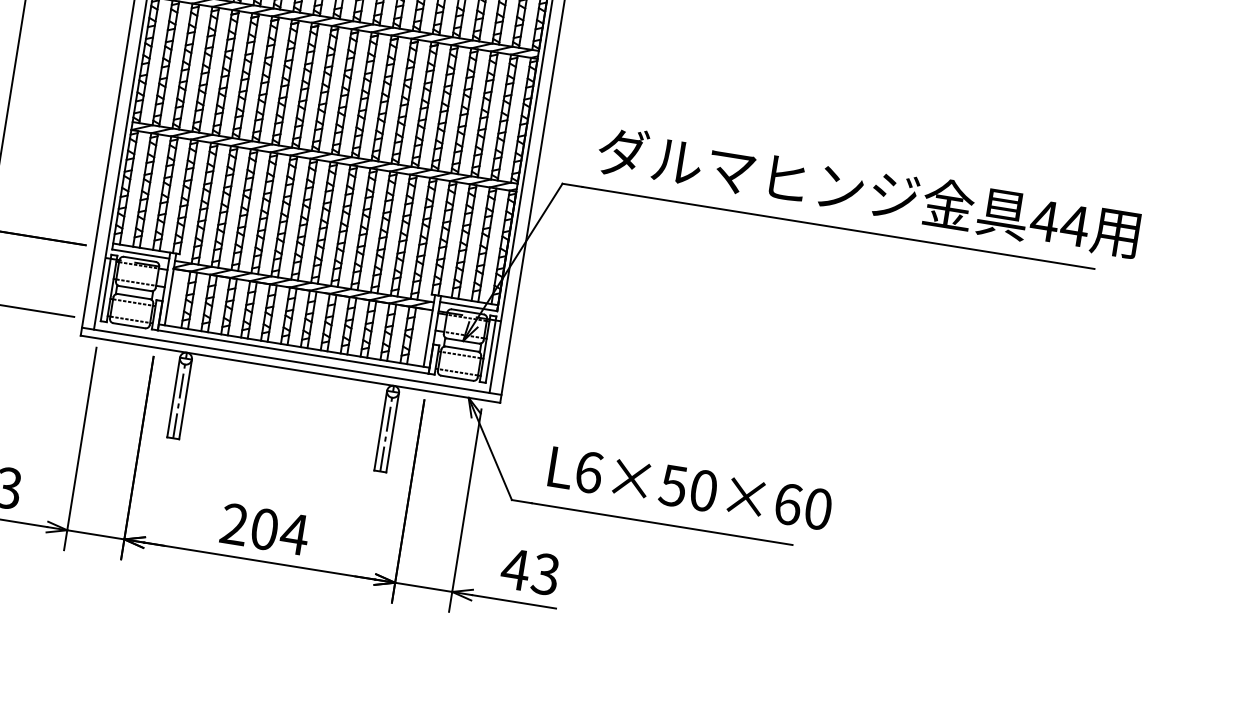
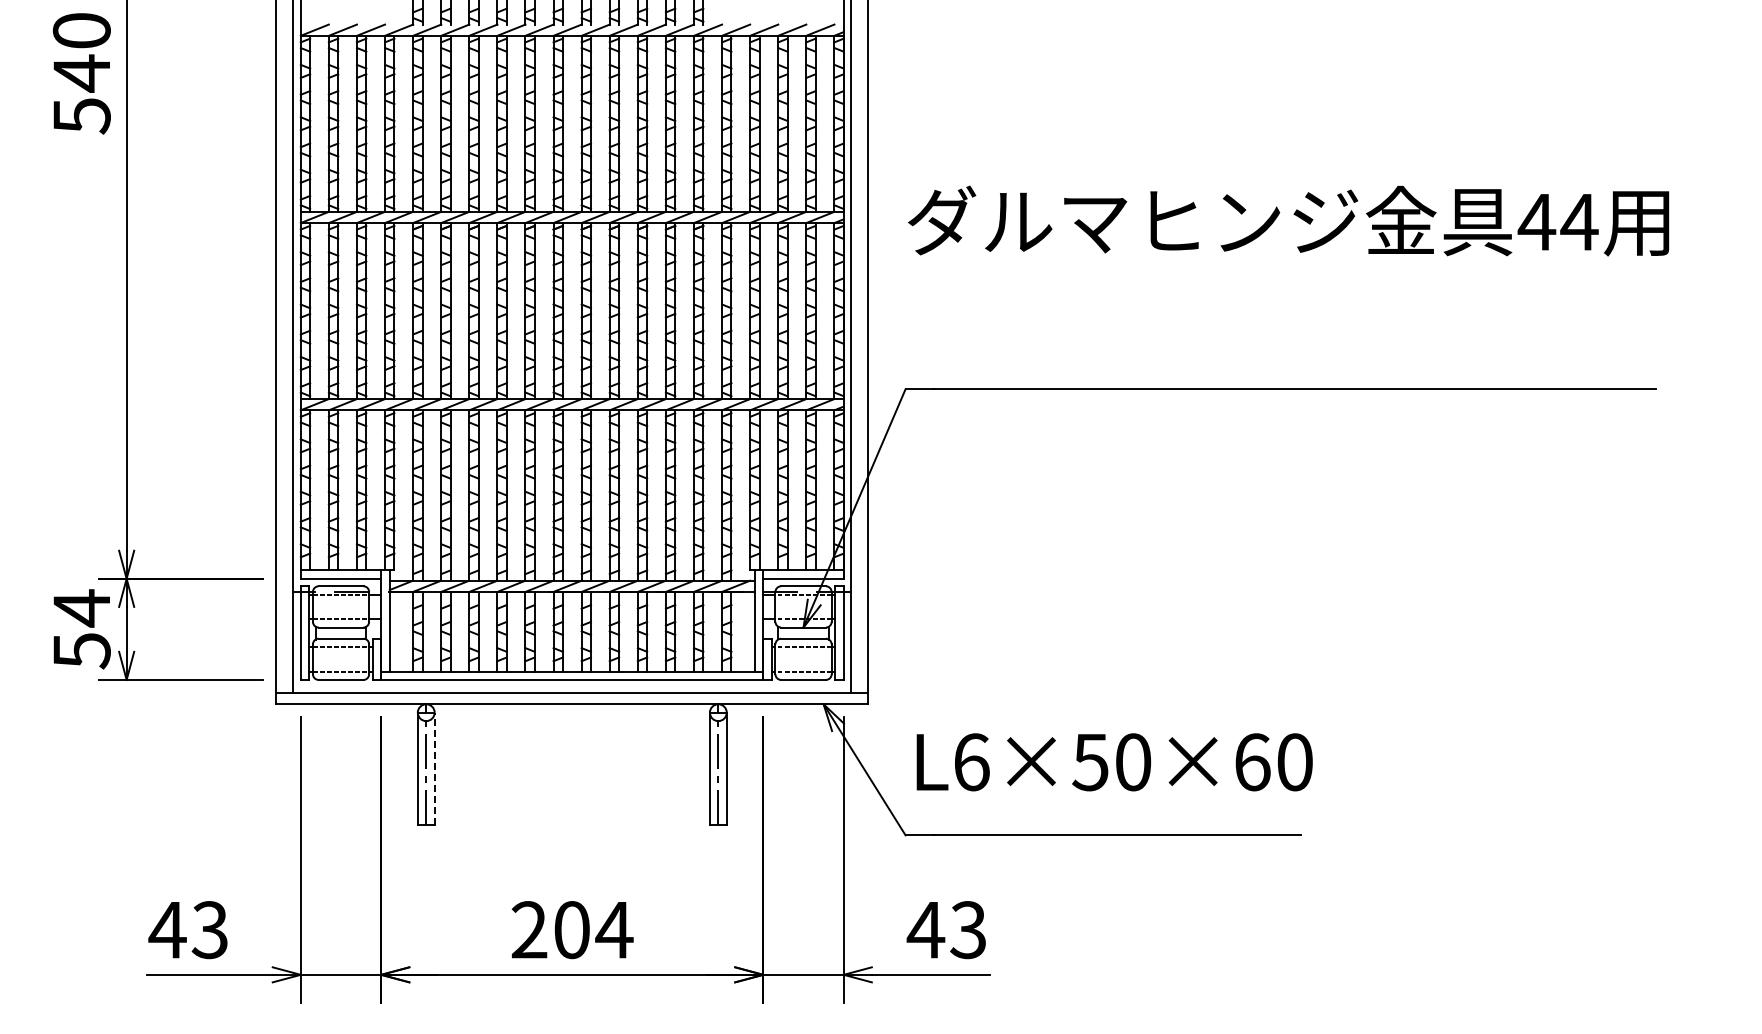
text: (868, 191) -> (1288, 220), moved
line: (185, 399) -> (434, 768), solid -> dashed
text: (690, 488) -> (1114, 762), moved

